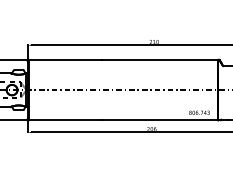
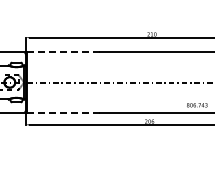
line: (65, 59) -> (63, 51), solid -> dashed
line: (65, 120) -> (63, 112), solid -> dashed

